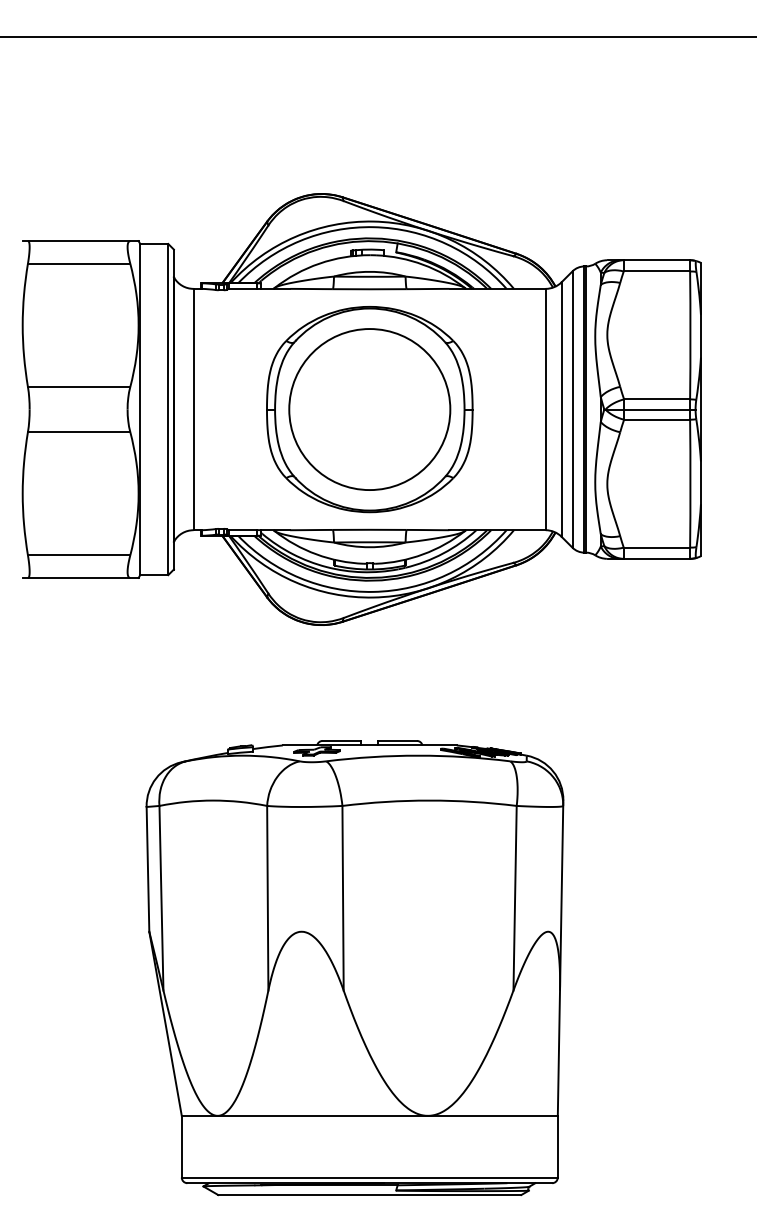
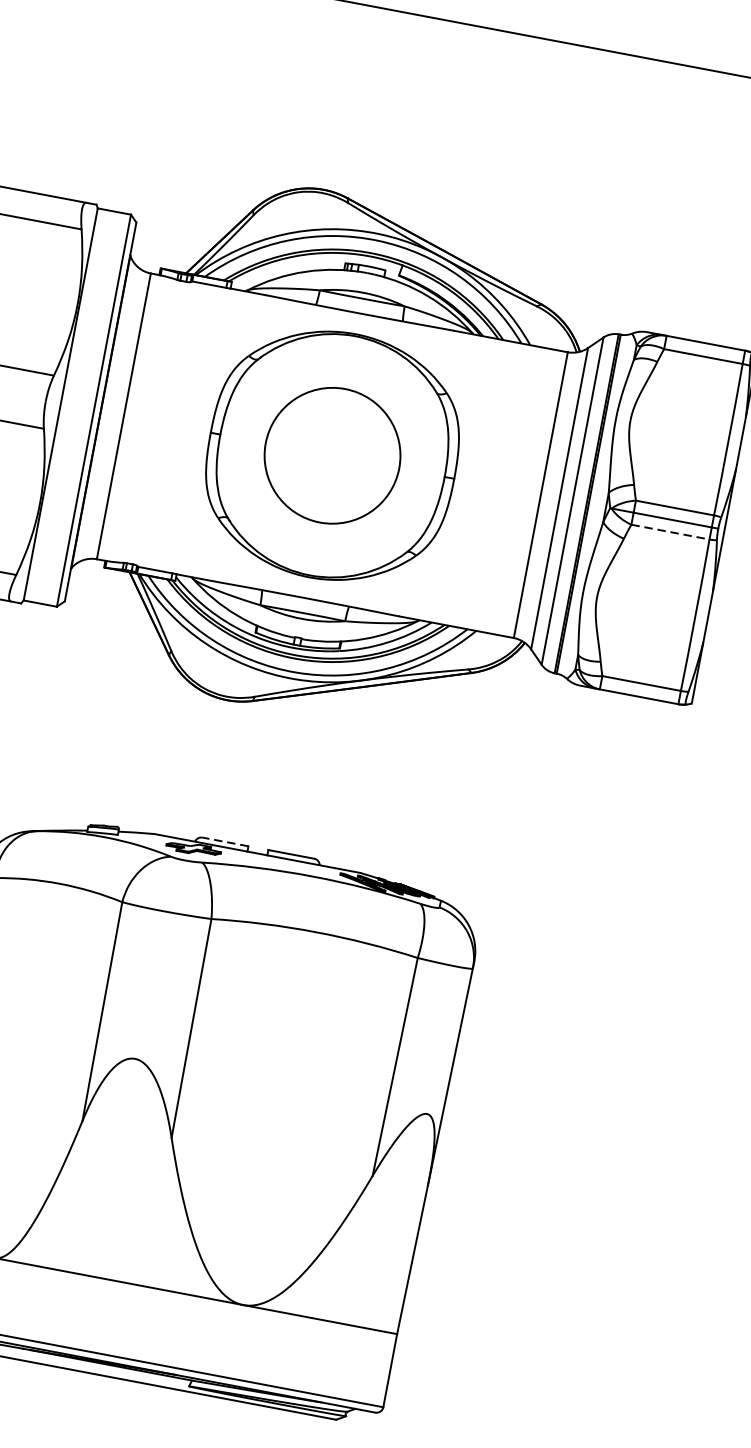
circle: (369, 409) -> (332, 455), size x0.7
line: (657, 419) -> (670, 531), solid -> dashed
line: (341, 740) -> (224, 841), solid -> dashed

